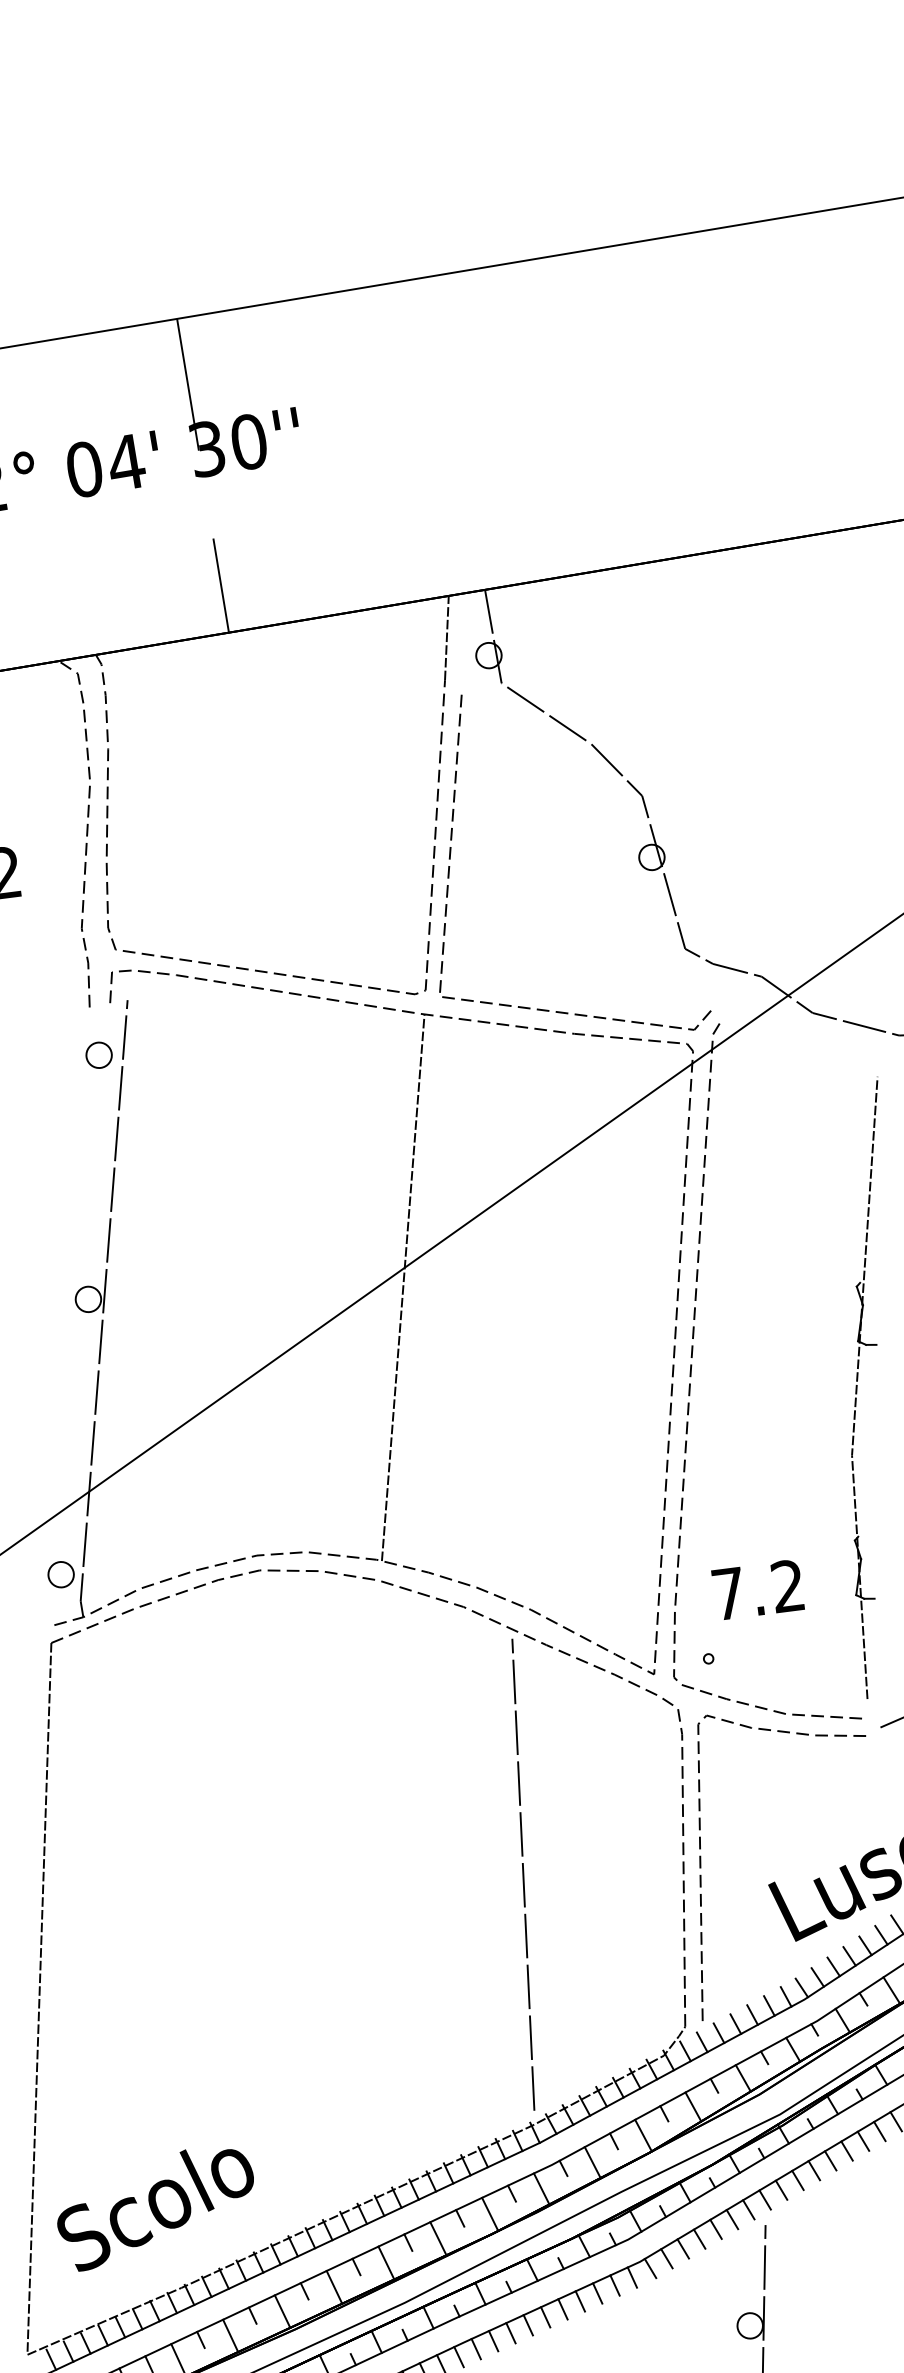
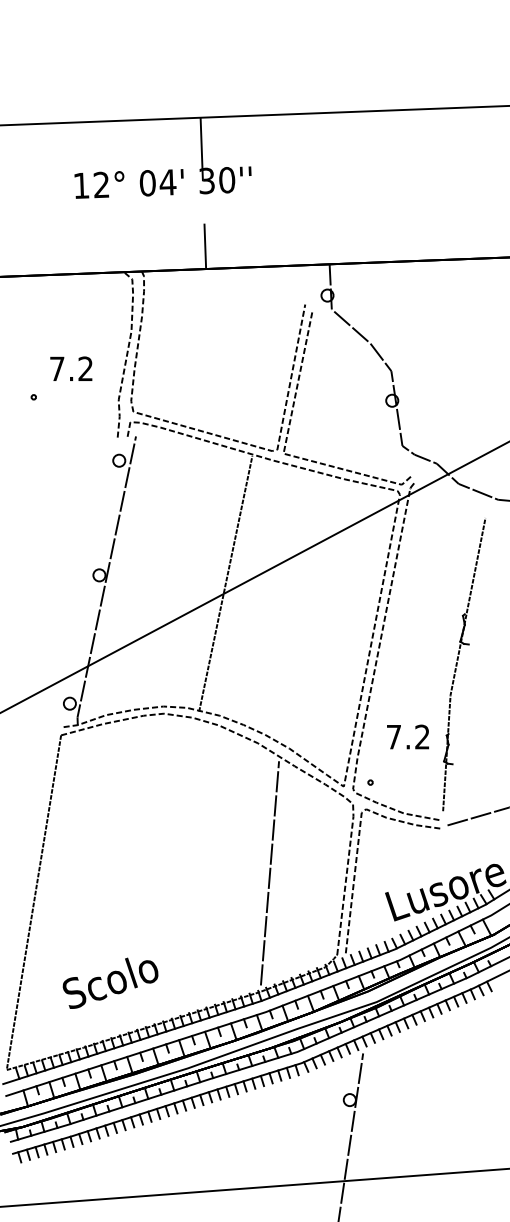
line: (446, 637) -> (308, 284), removed
line: (402, 1286) -> (225, 583), moved
text: (756, 1588) -> (407, 736), moved
text: (155, 2205) -> (110, 982), moved

